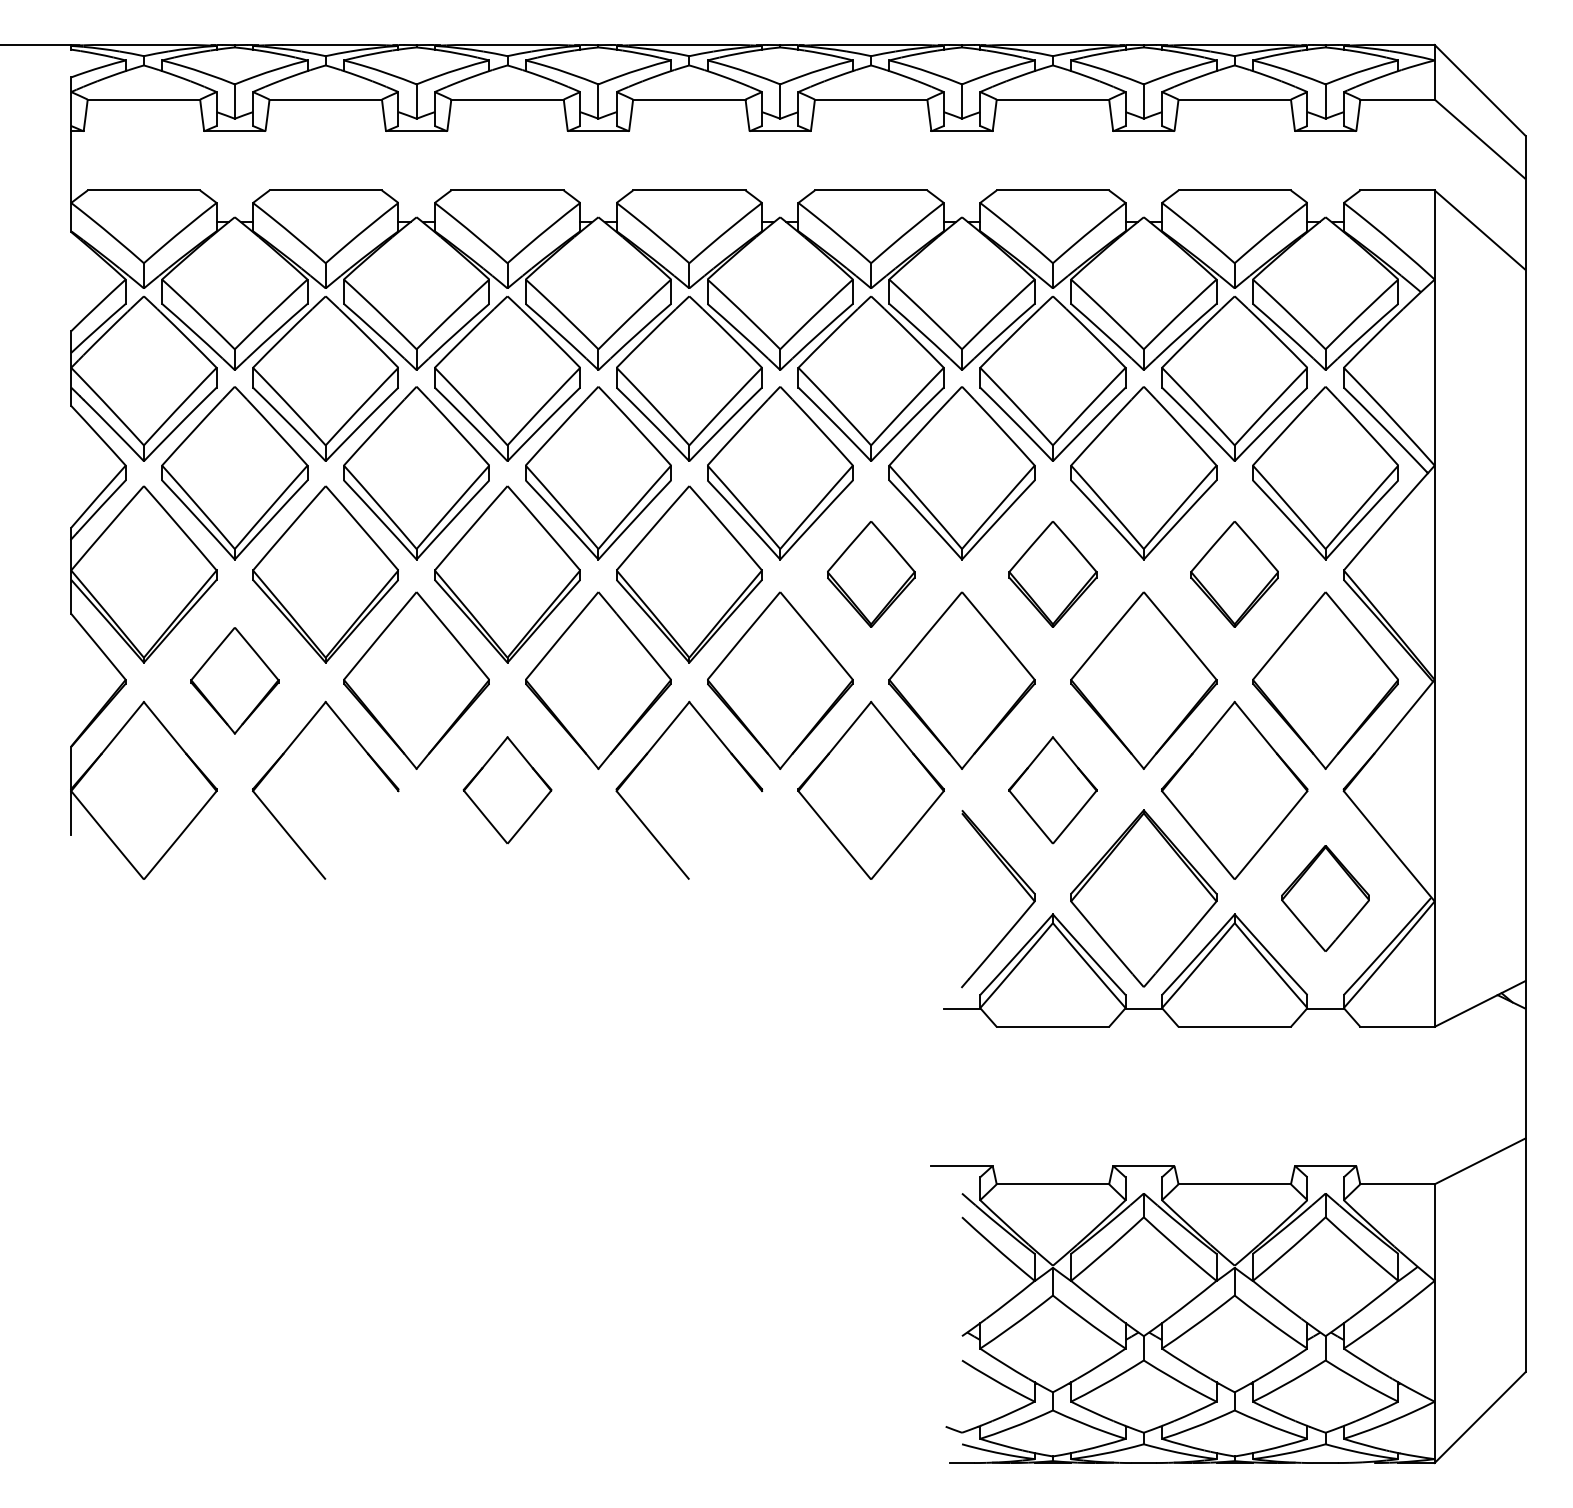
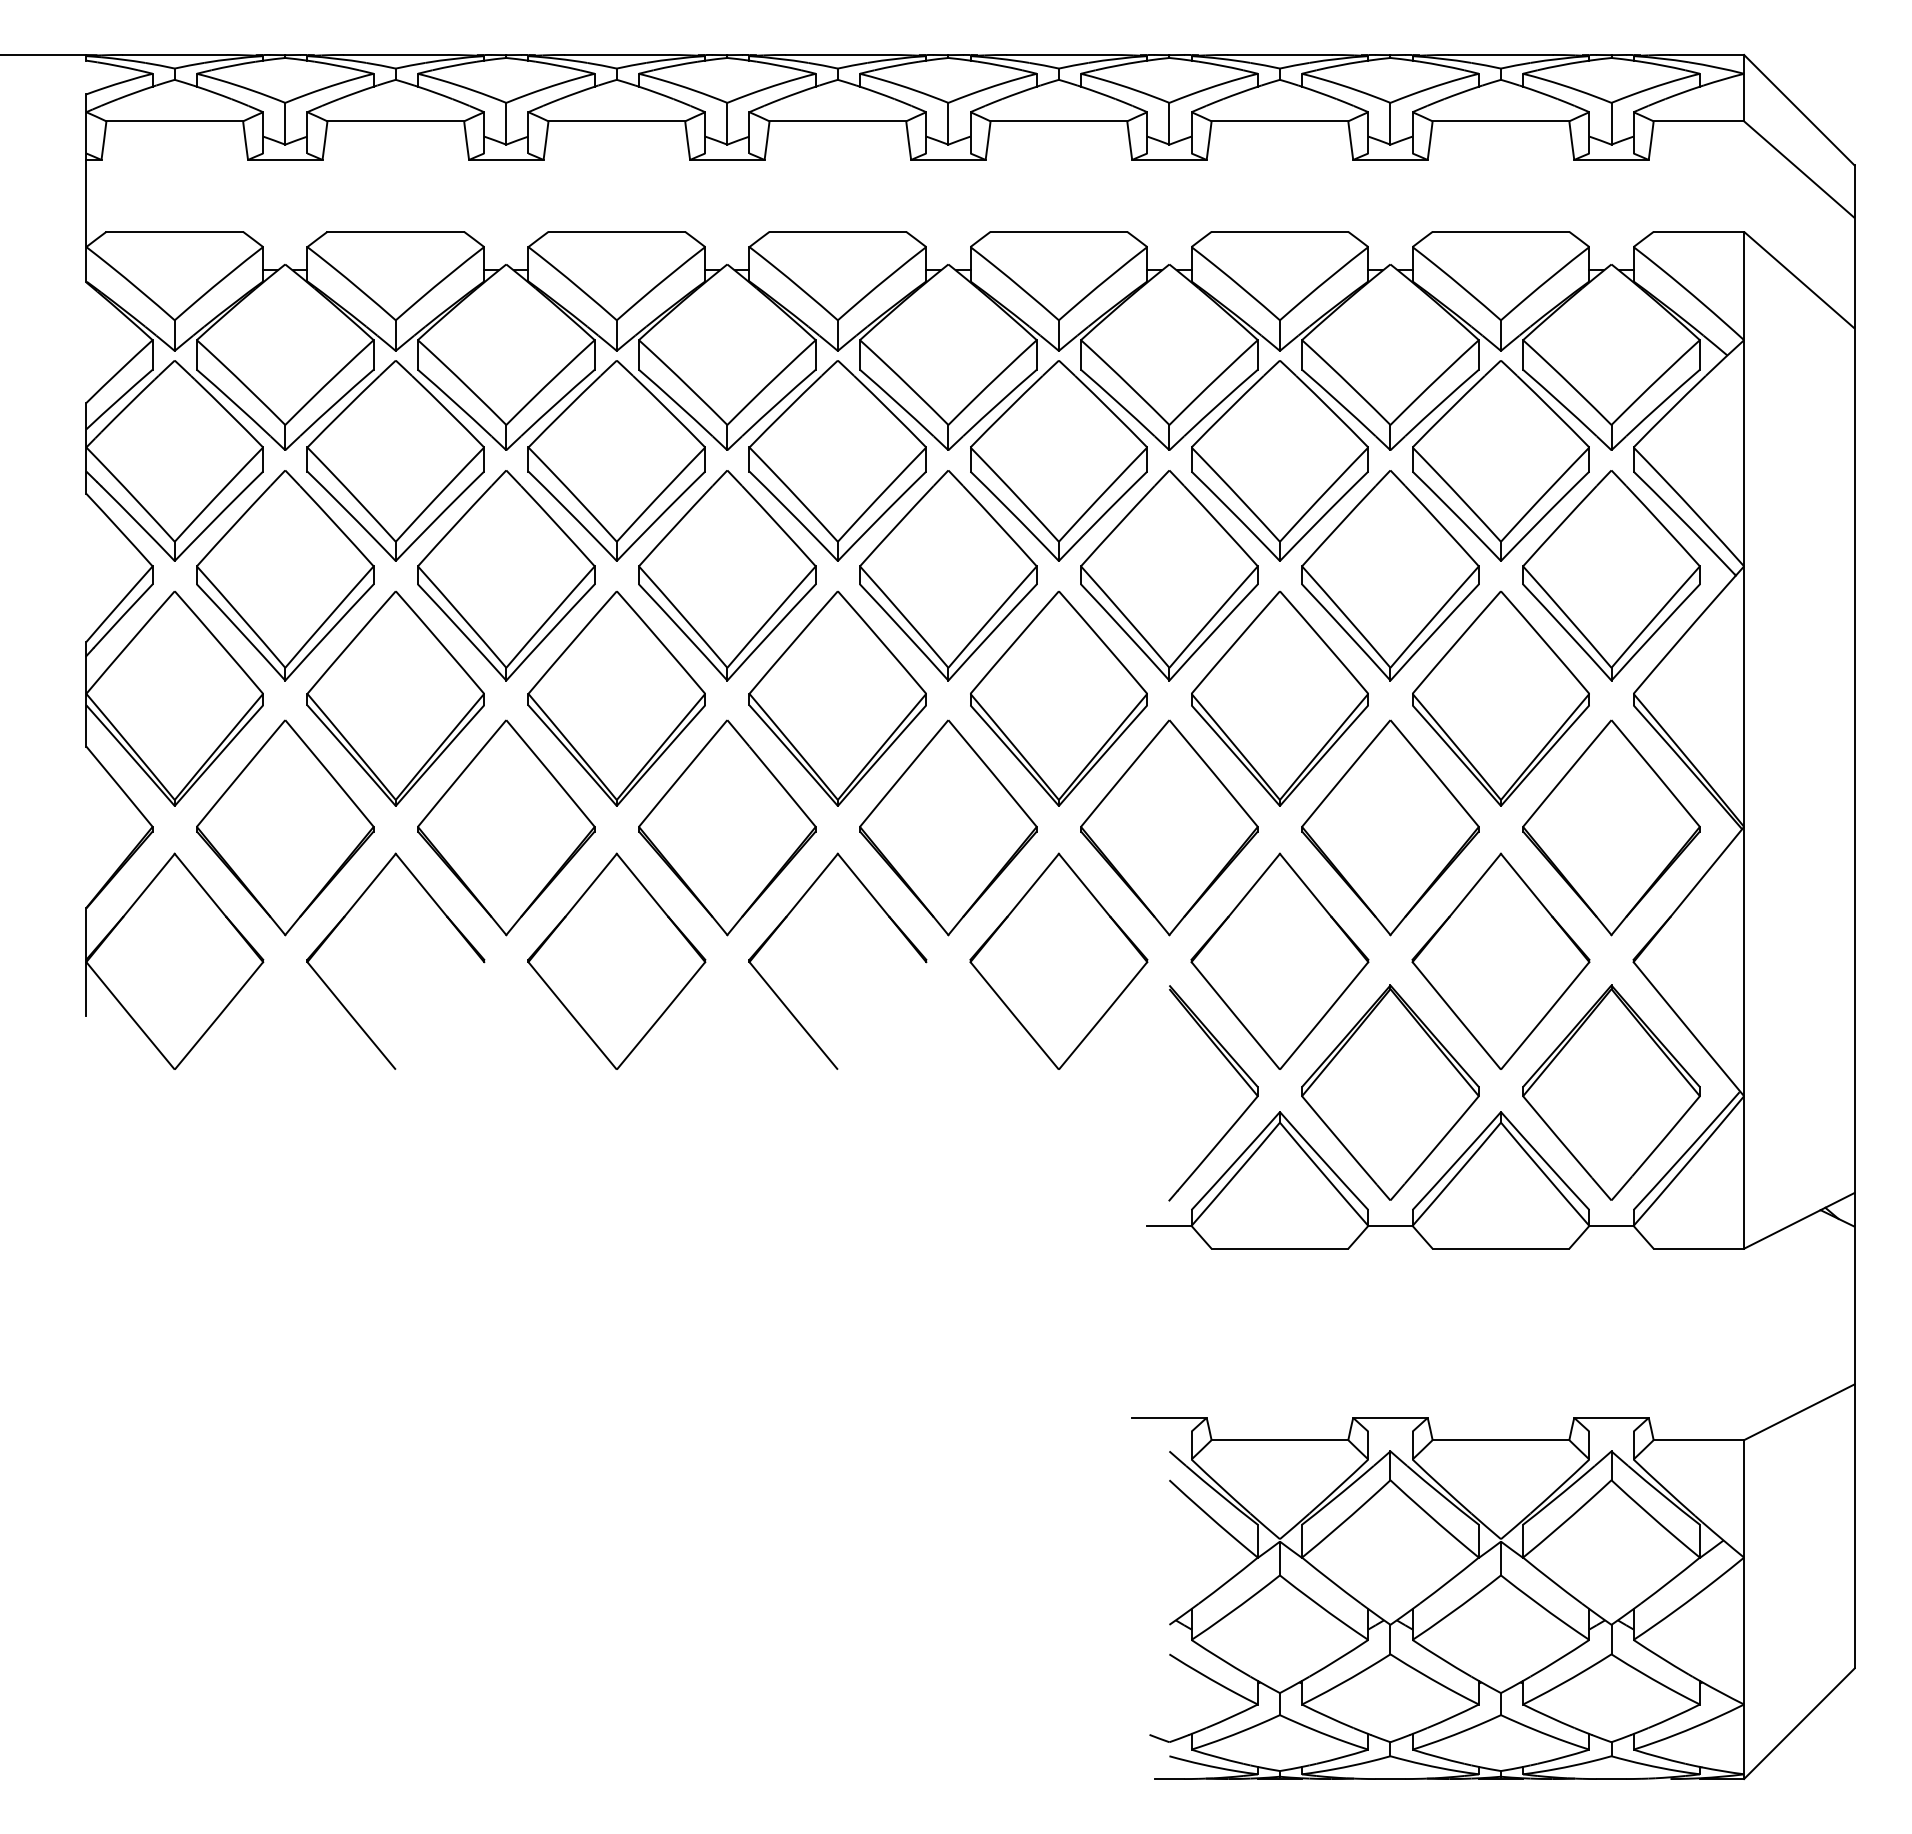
part: (870, 574) -> (1058, 698), size x1.67
part: (1052, 574) -> (1279, 698), size x1.67
part: (1234, 574) -> (1500, 698), size x1.67
part: (235, 680) -> (285, 827), size x1.67
part: (507, 789) -> (616, 960), size x1.67
part: (1052, 789) -> (1279, 960), size x1.67
part: (1325, 898) -> (1611, 1092), size x1.67

